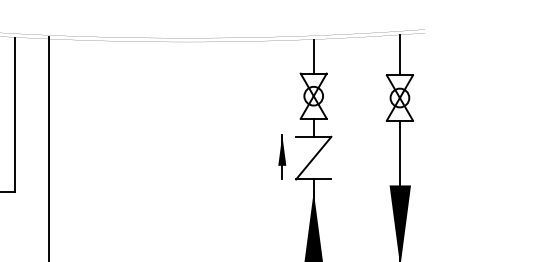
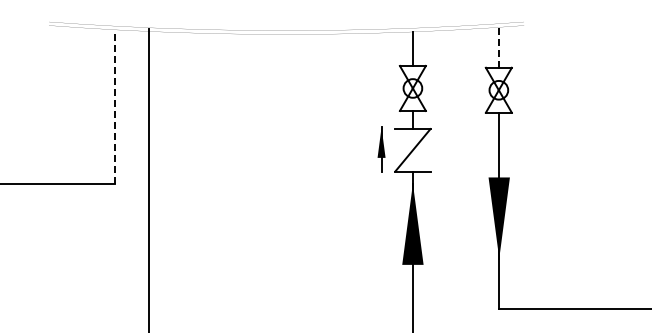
line: (399, 55) -> (498, 47), solid -> dashed
line: (15, 115) -> (115, 107), solid -> dashed

